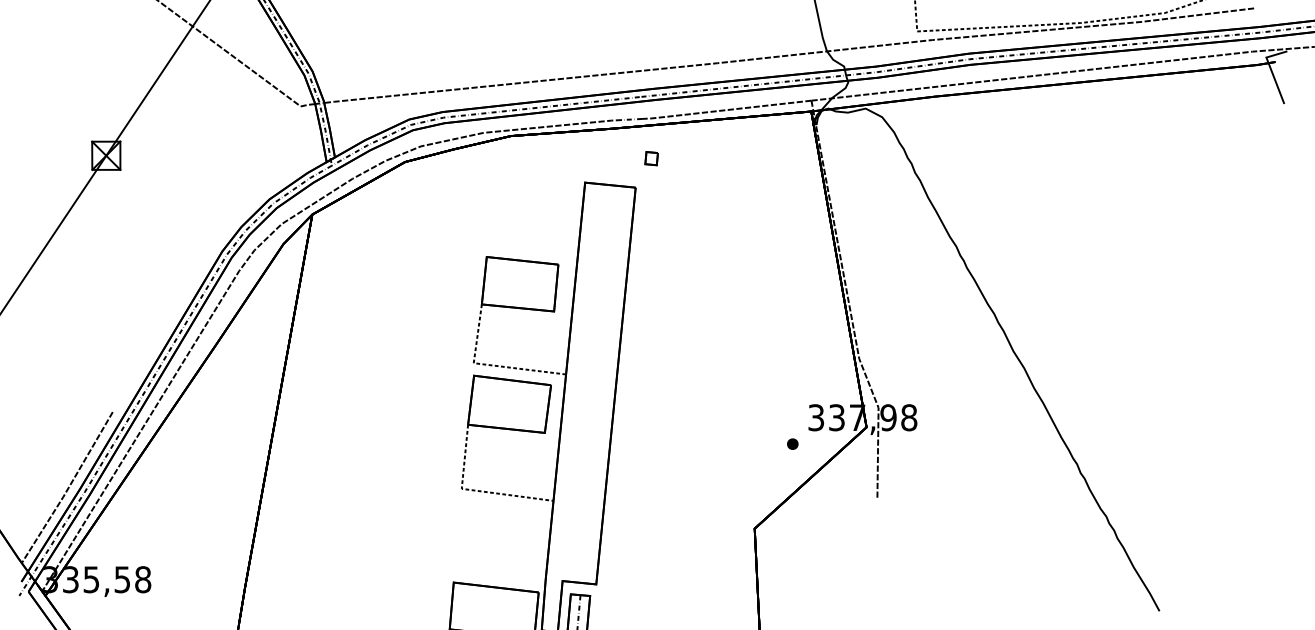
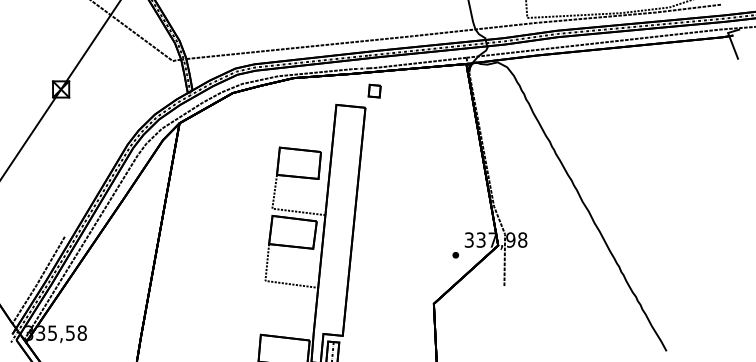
part: (651, 157) -> (374, 90), size x1.67

